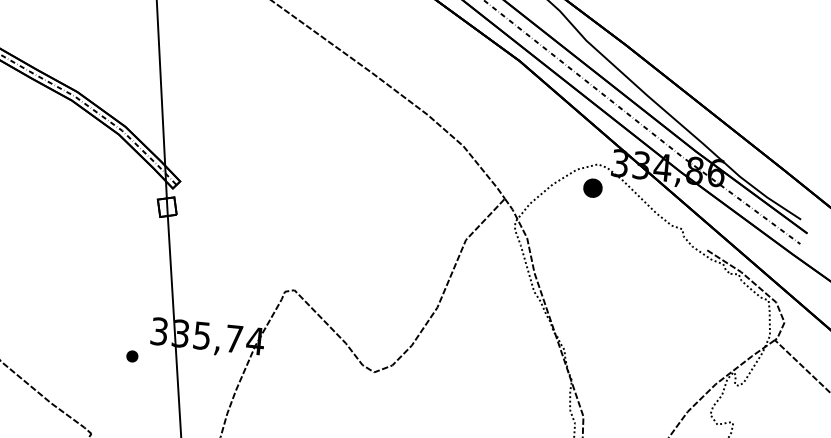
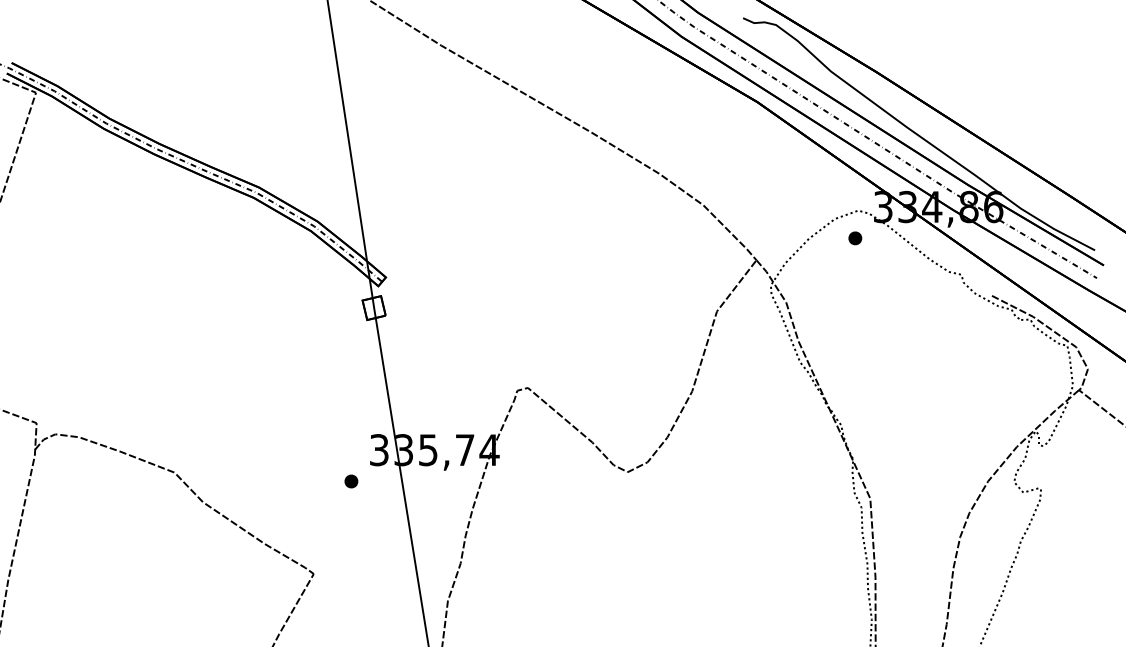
part: (593, 188) -> (855, 238), size x0.62

